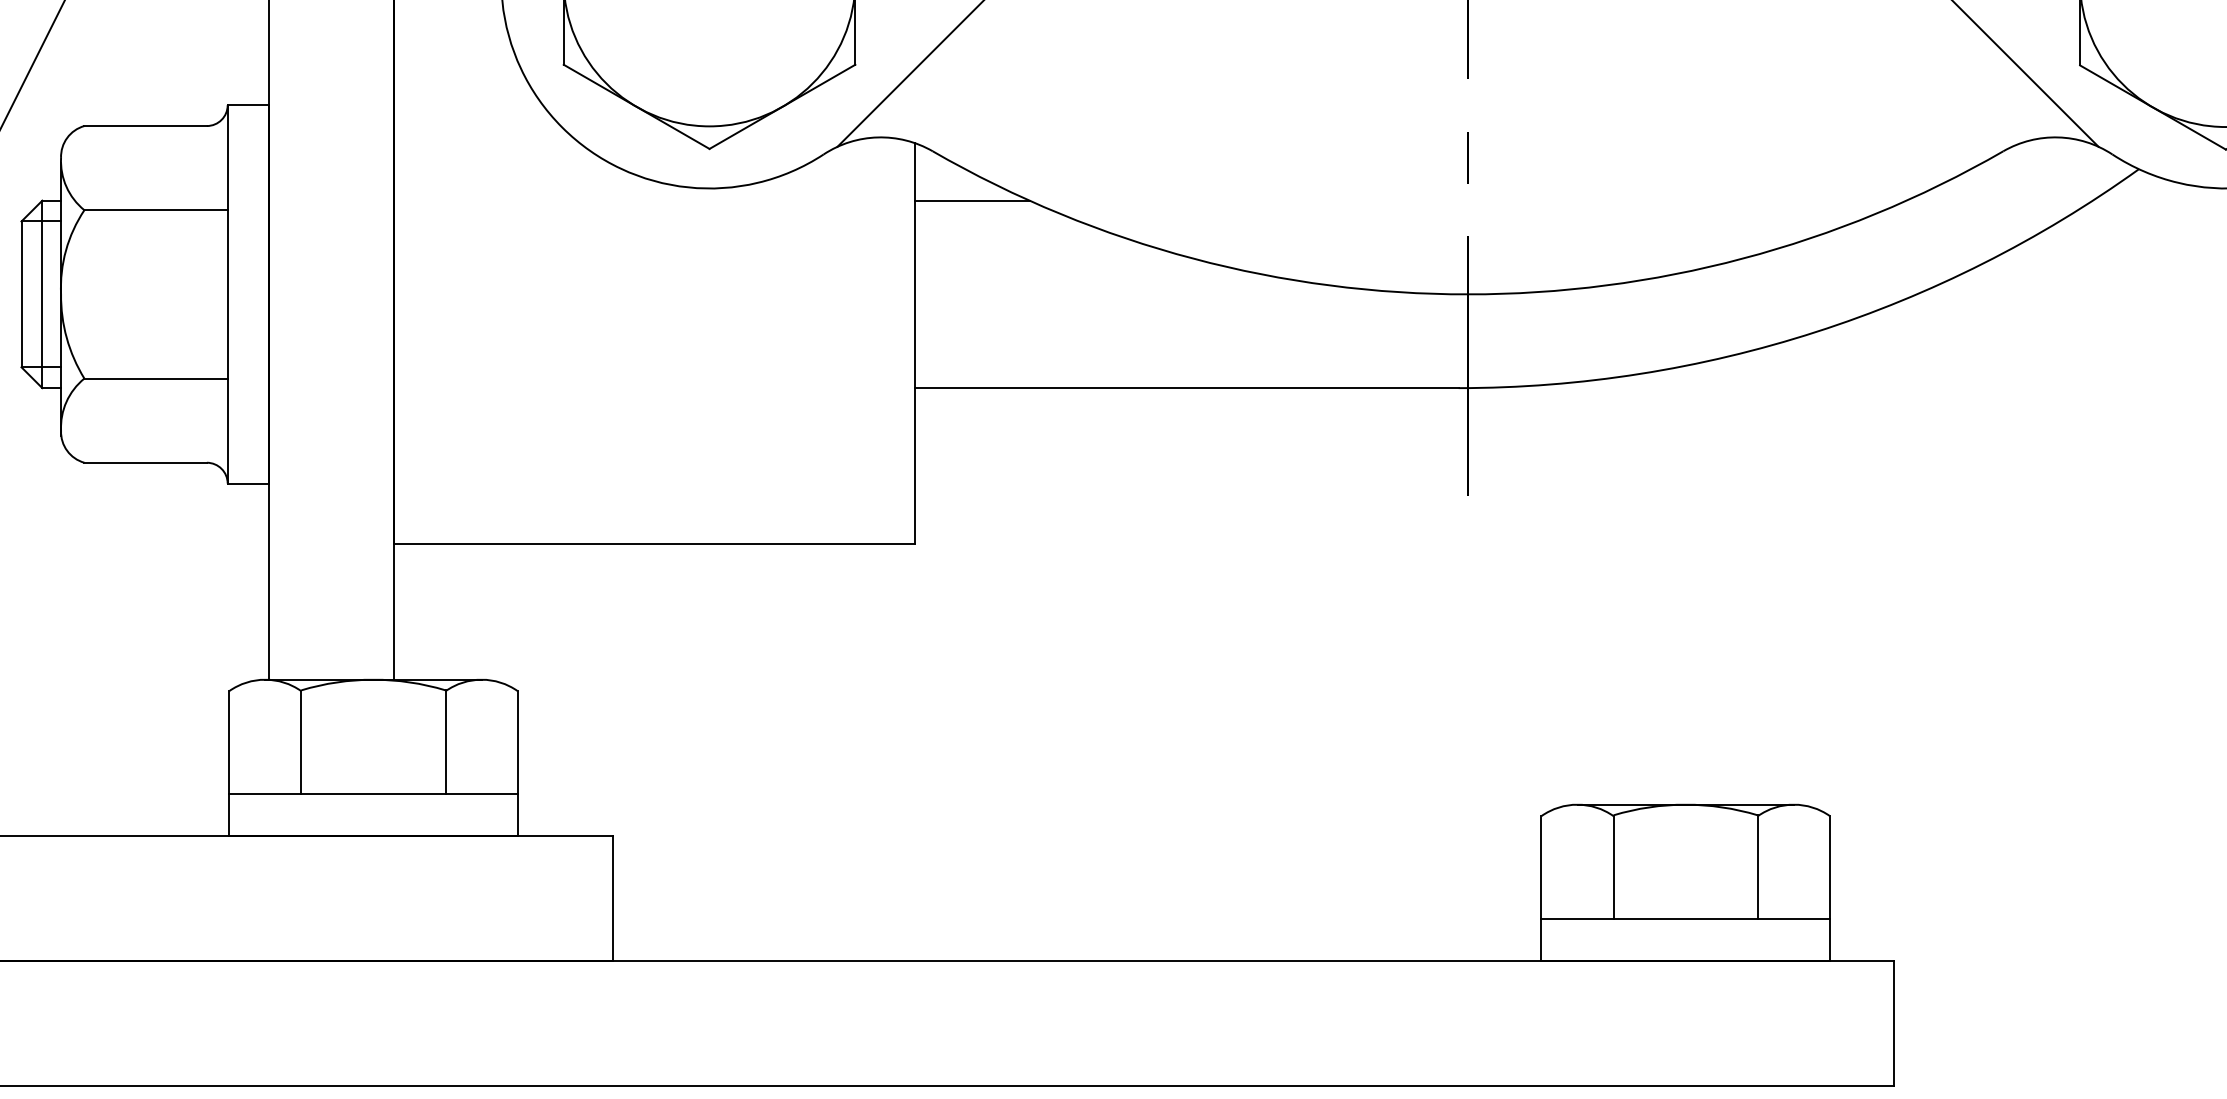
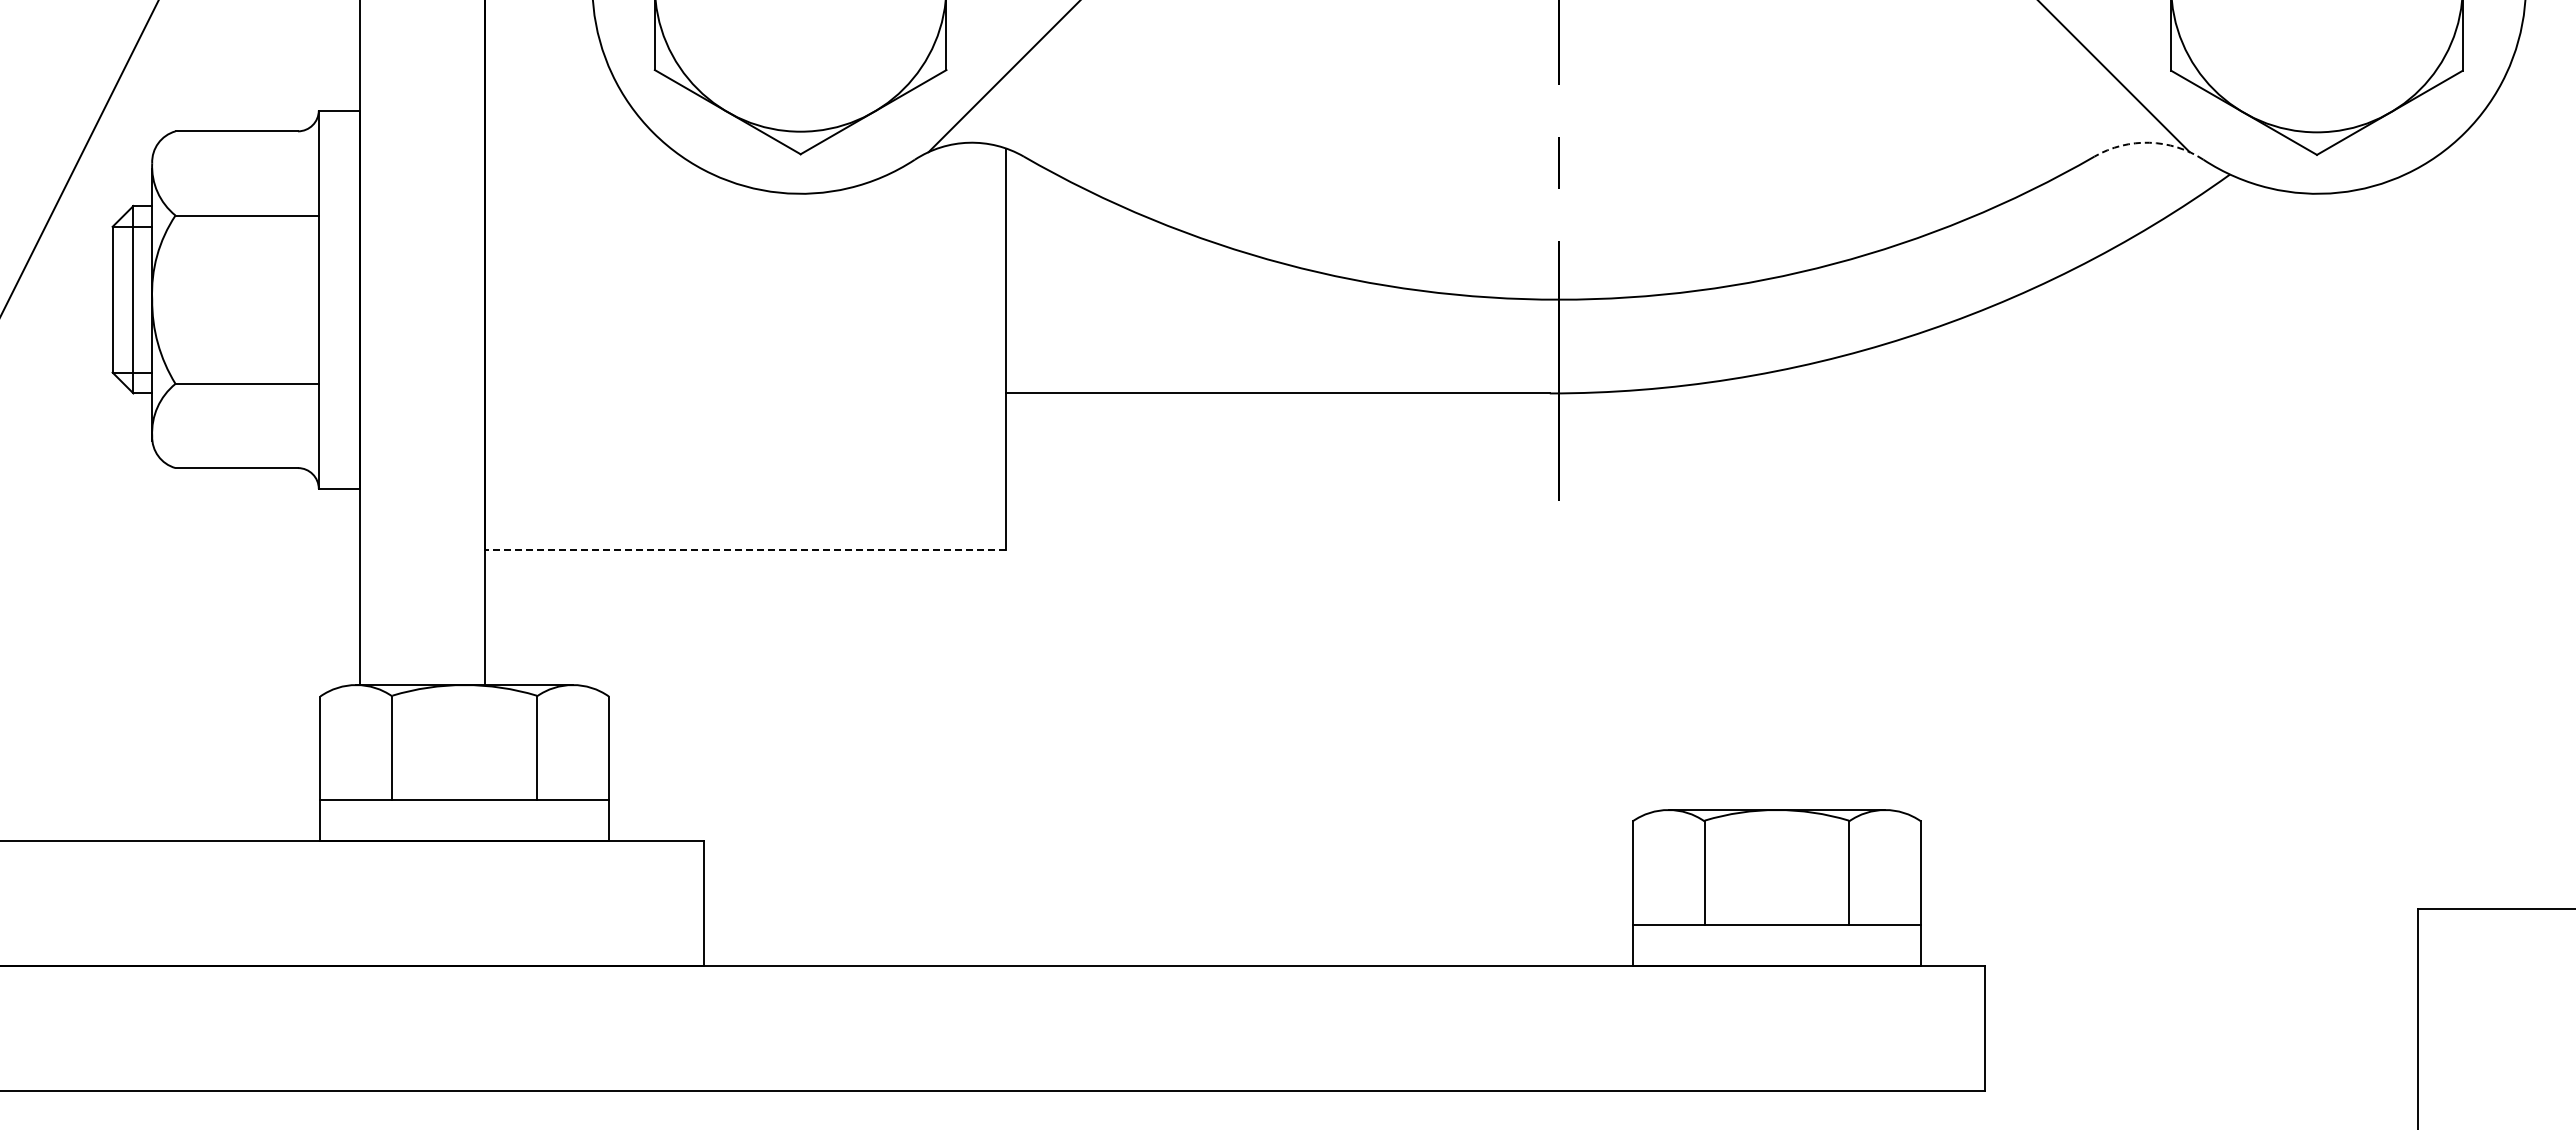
arc: (2058, 137) -> (2149, 142), solid -> dashed
line: (972, 200) -> (1063, 205), removed
line: (654, 544) -> (745, 549), solid -> dashed

